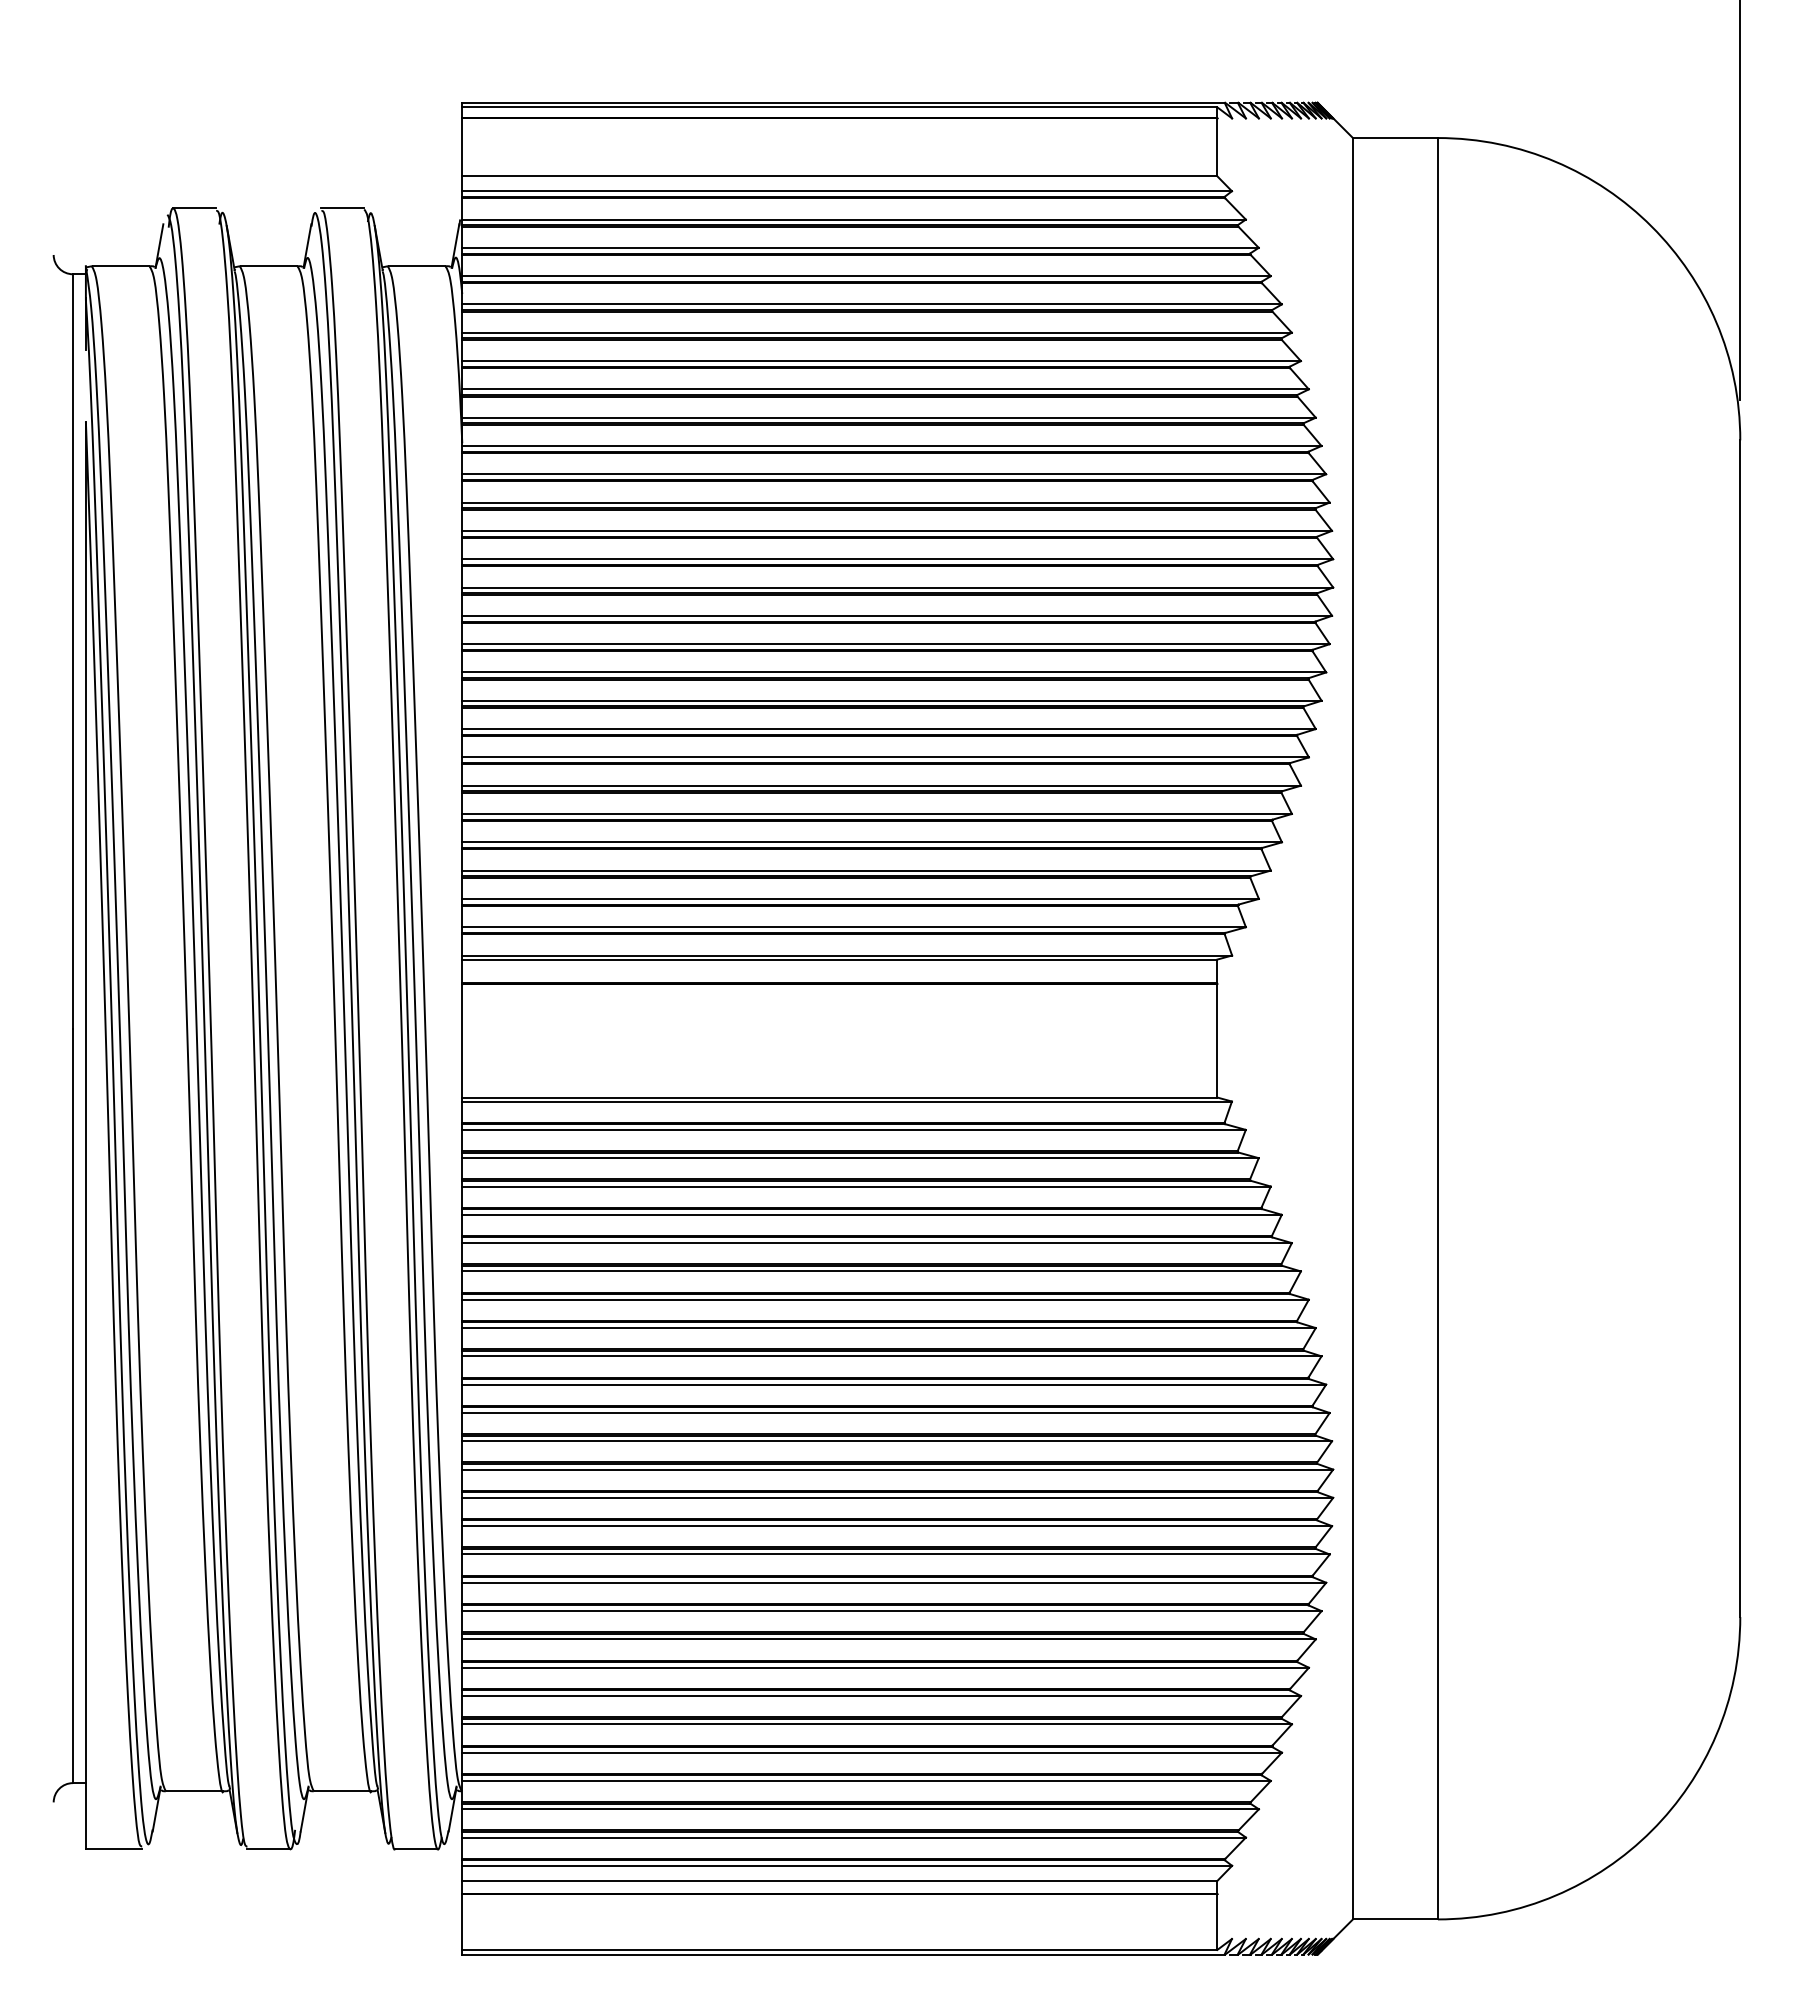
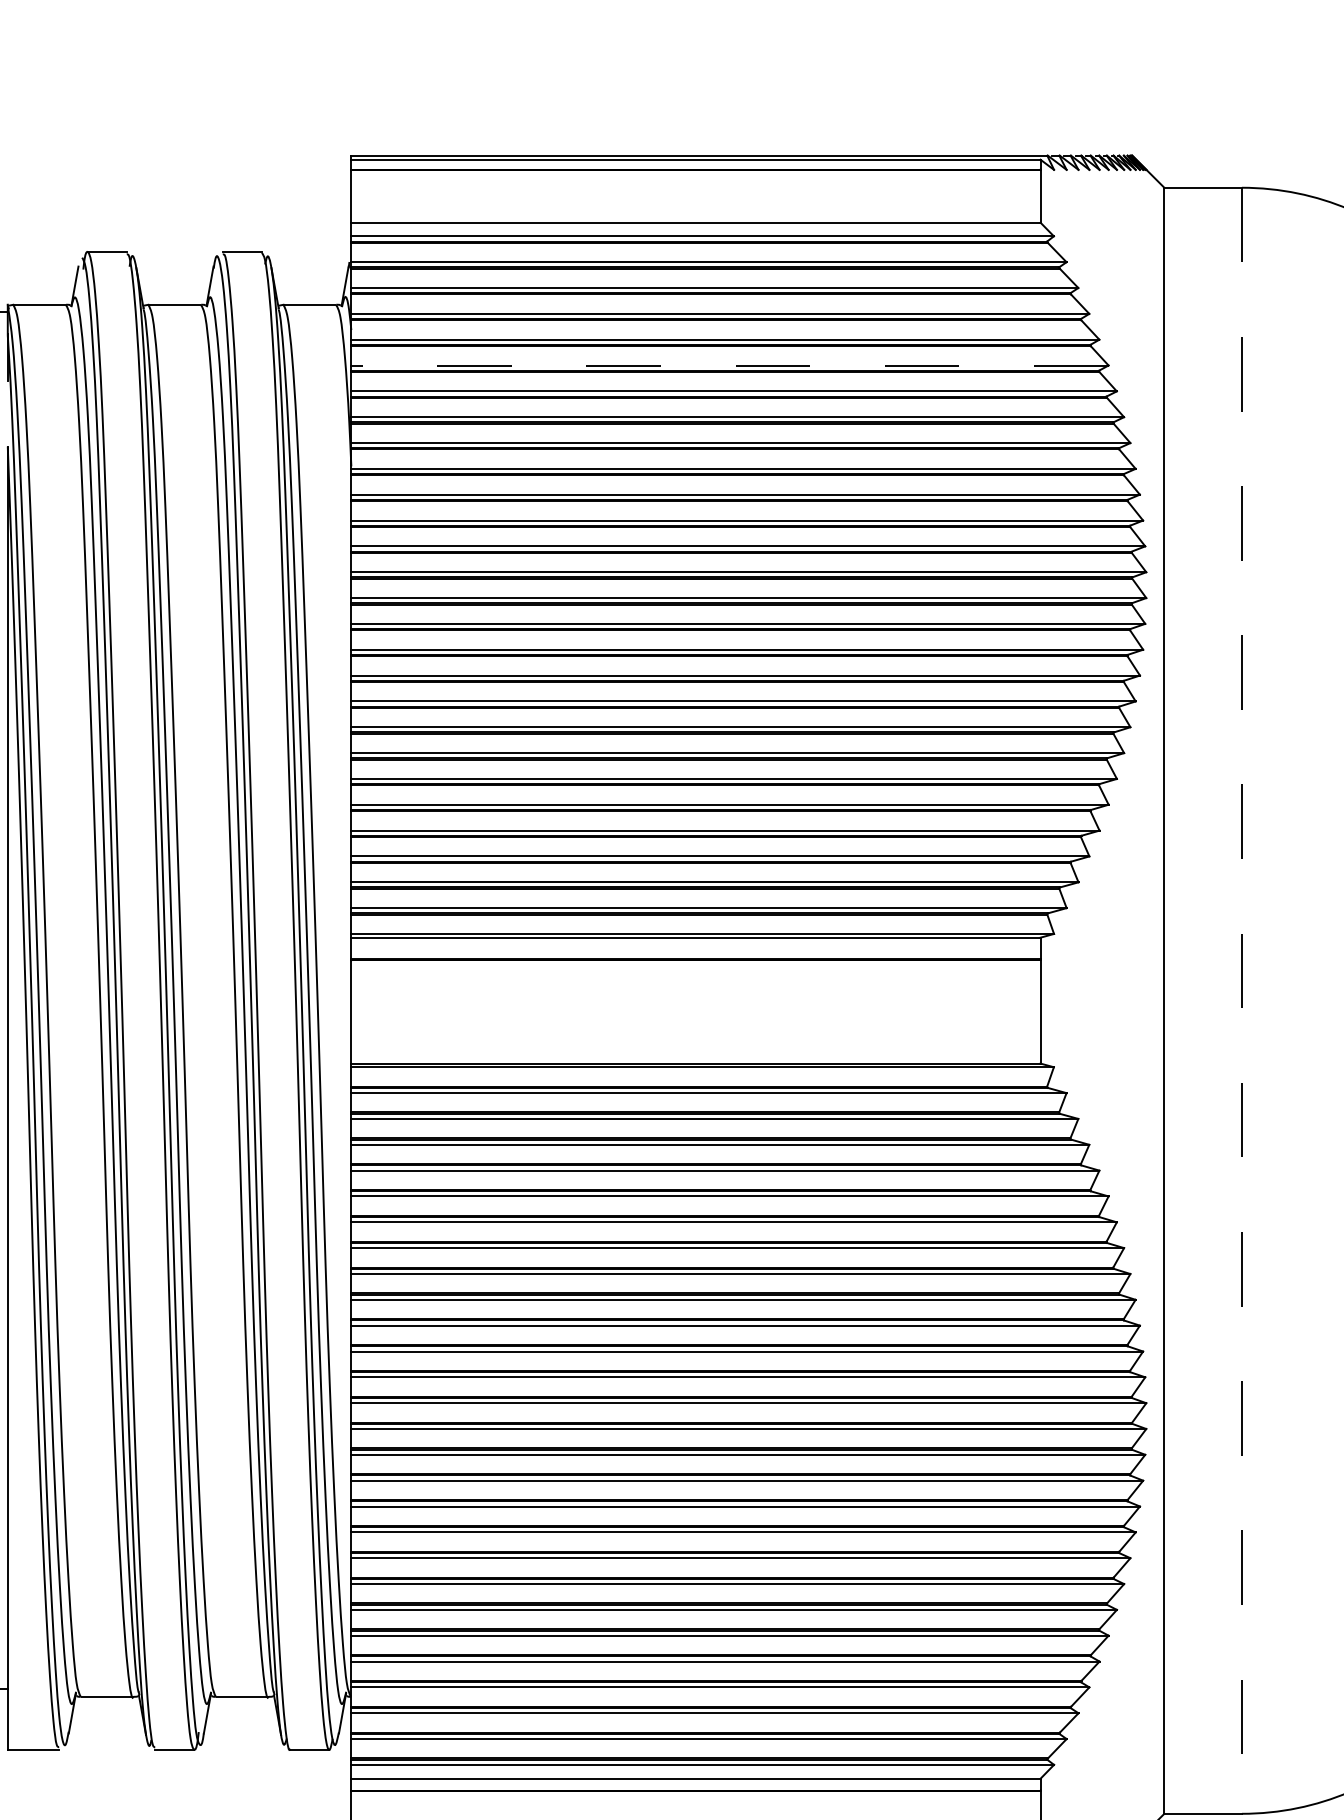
line: (877, 332) -> (730, 365), solid -> dashed
line: (1437, 1028) -> (1241, 1000), solid -> dashed

